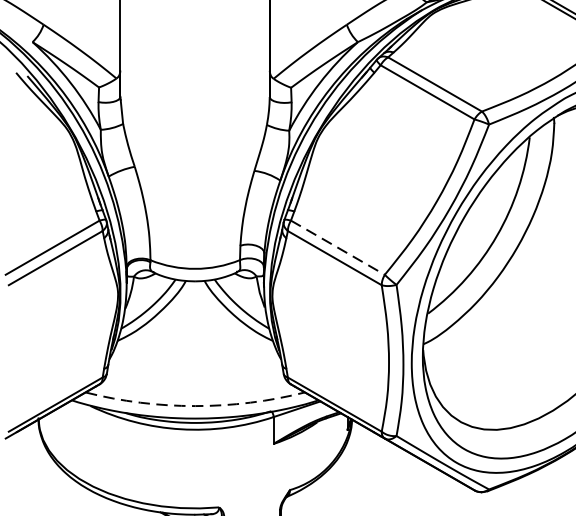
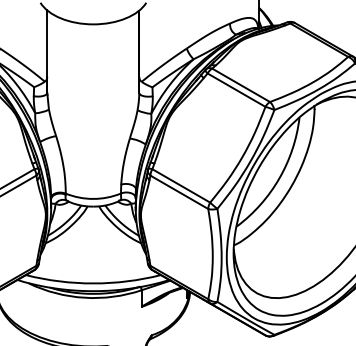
line: (338, 248) -> (181, 186), dashed -> solid
arc: (195, 406) -> (93, 283), dashed -> solid

